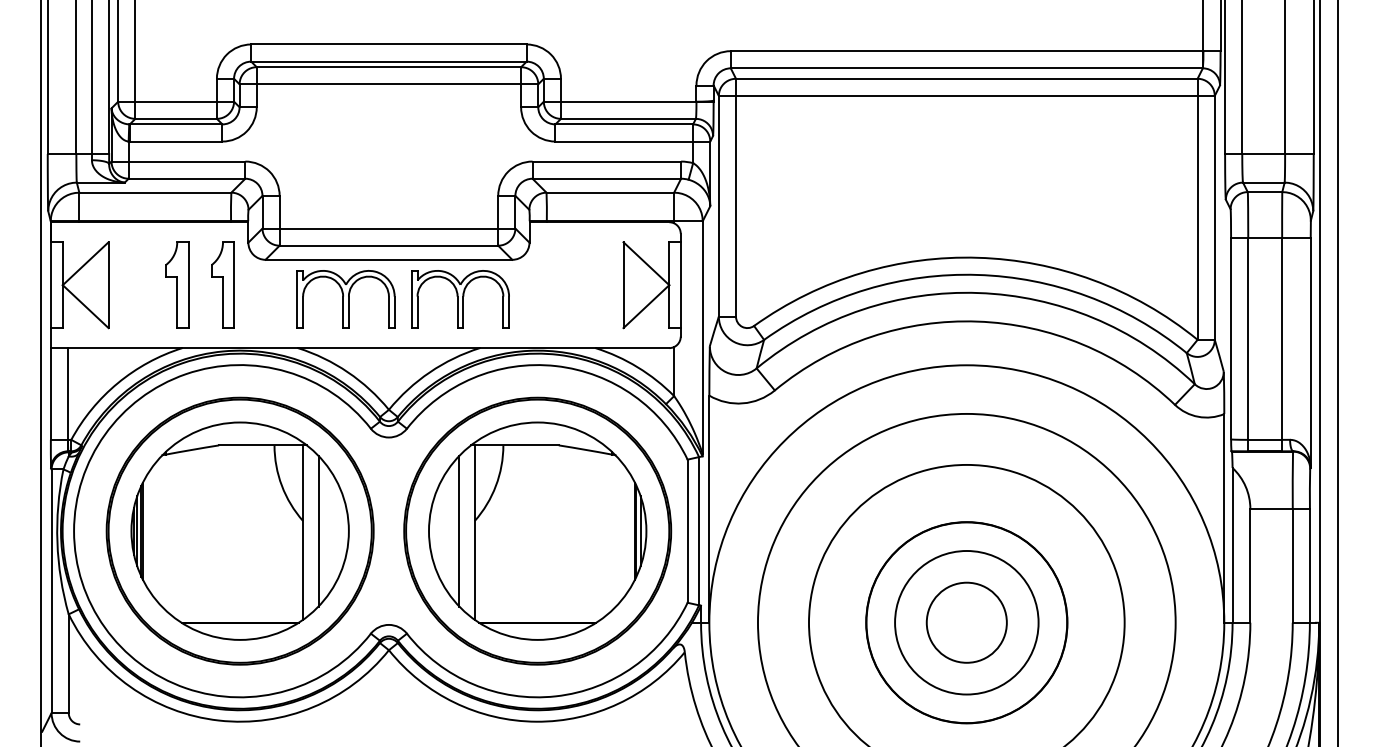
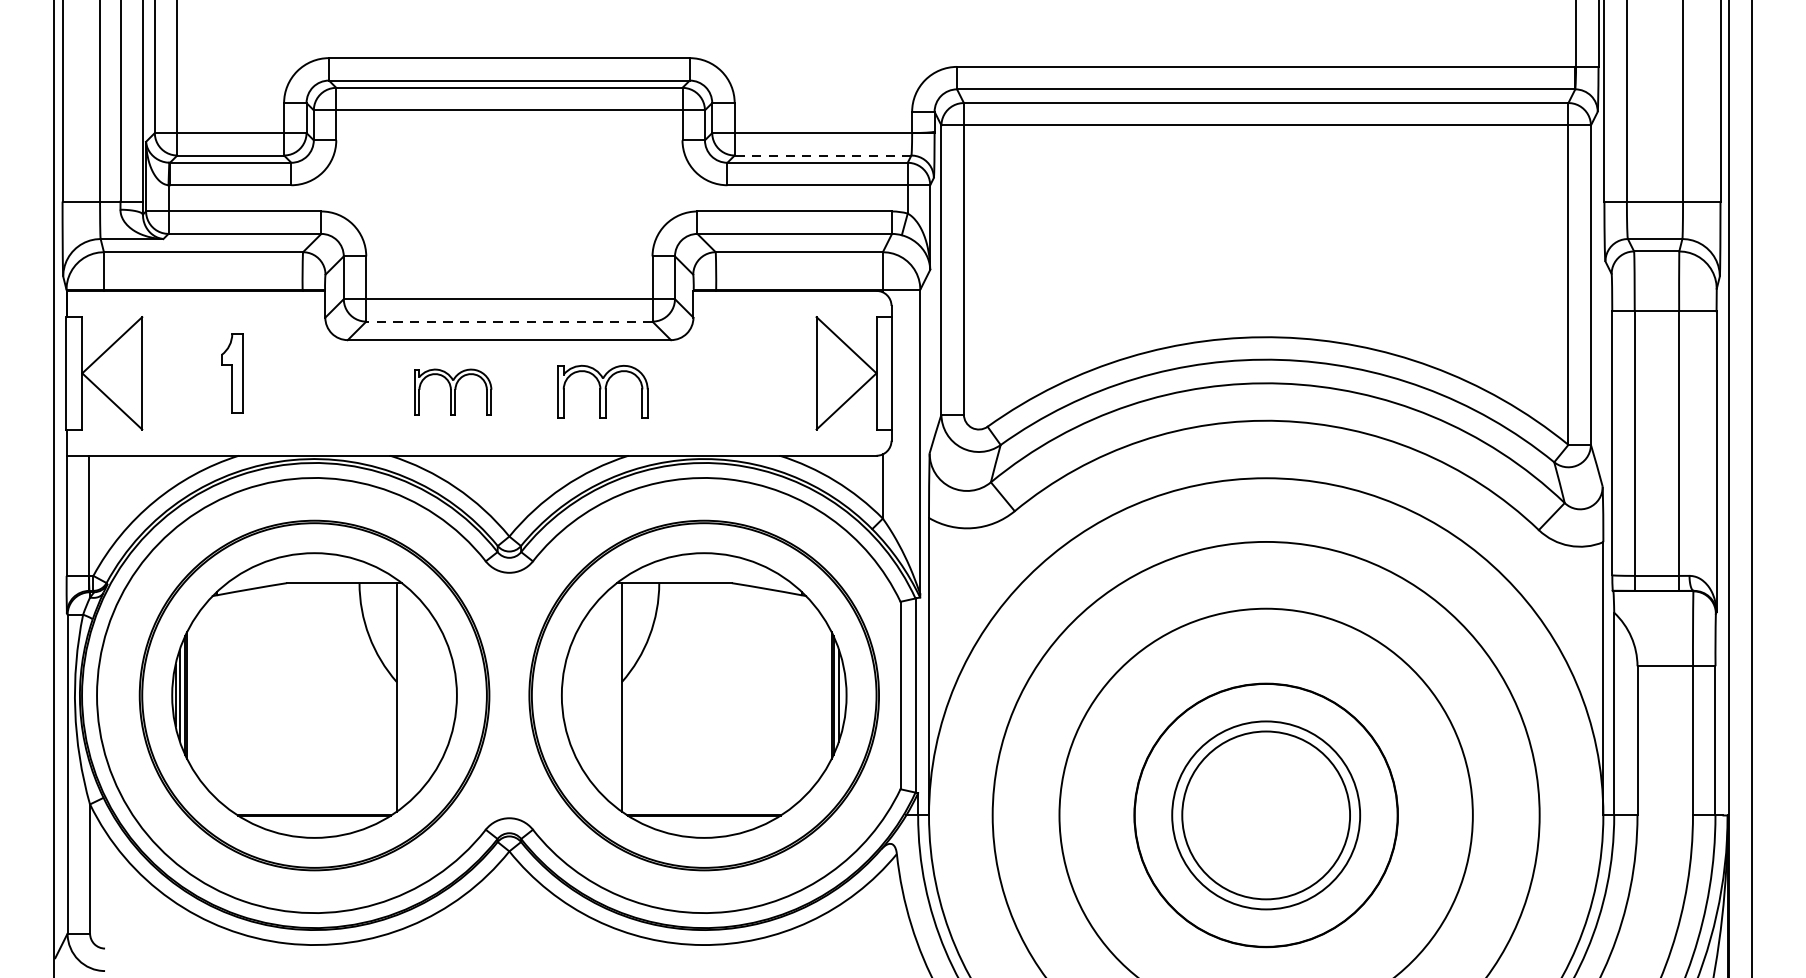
line: (627, 118) -> (821, 155), solid -> dashed
line: (388, 245) -> (508, 321), solid -> dashed
part: (177, 284) -> (232, 372), size x0.7
part: (222, 284) -> (291, 372), removed
part: (345, 299) -> (452, 392), size x0.6
part: (460, 299) -> (603, 392), size x0.7
line: (318, 530) -> (417, 694), removed
line: (459, 530) -> (601, 694), removed
circle: (966, 622) -> (1265, 815), size x1.6

